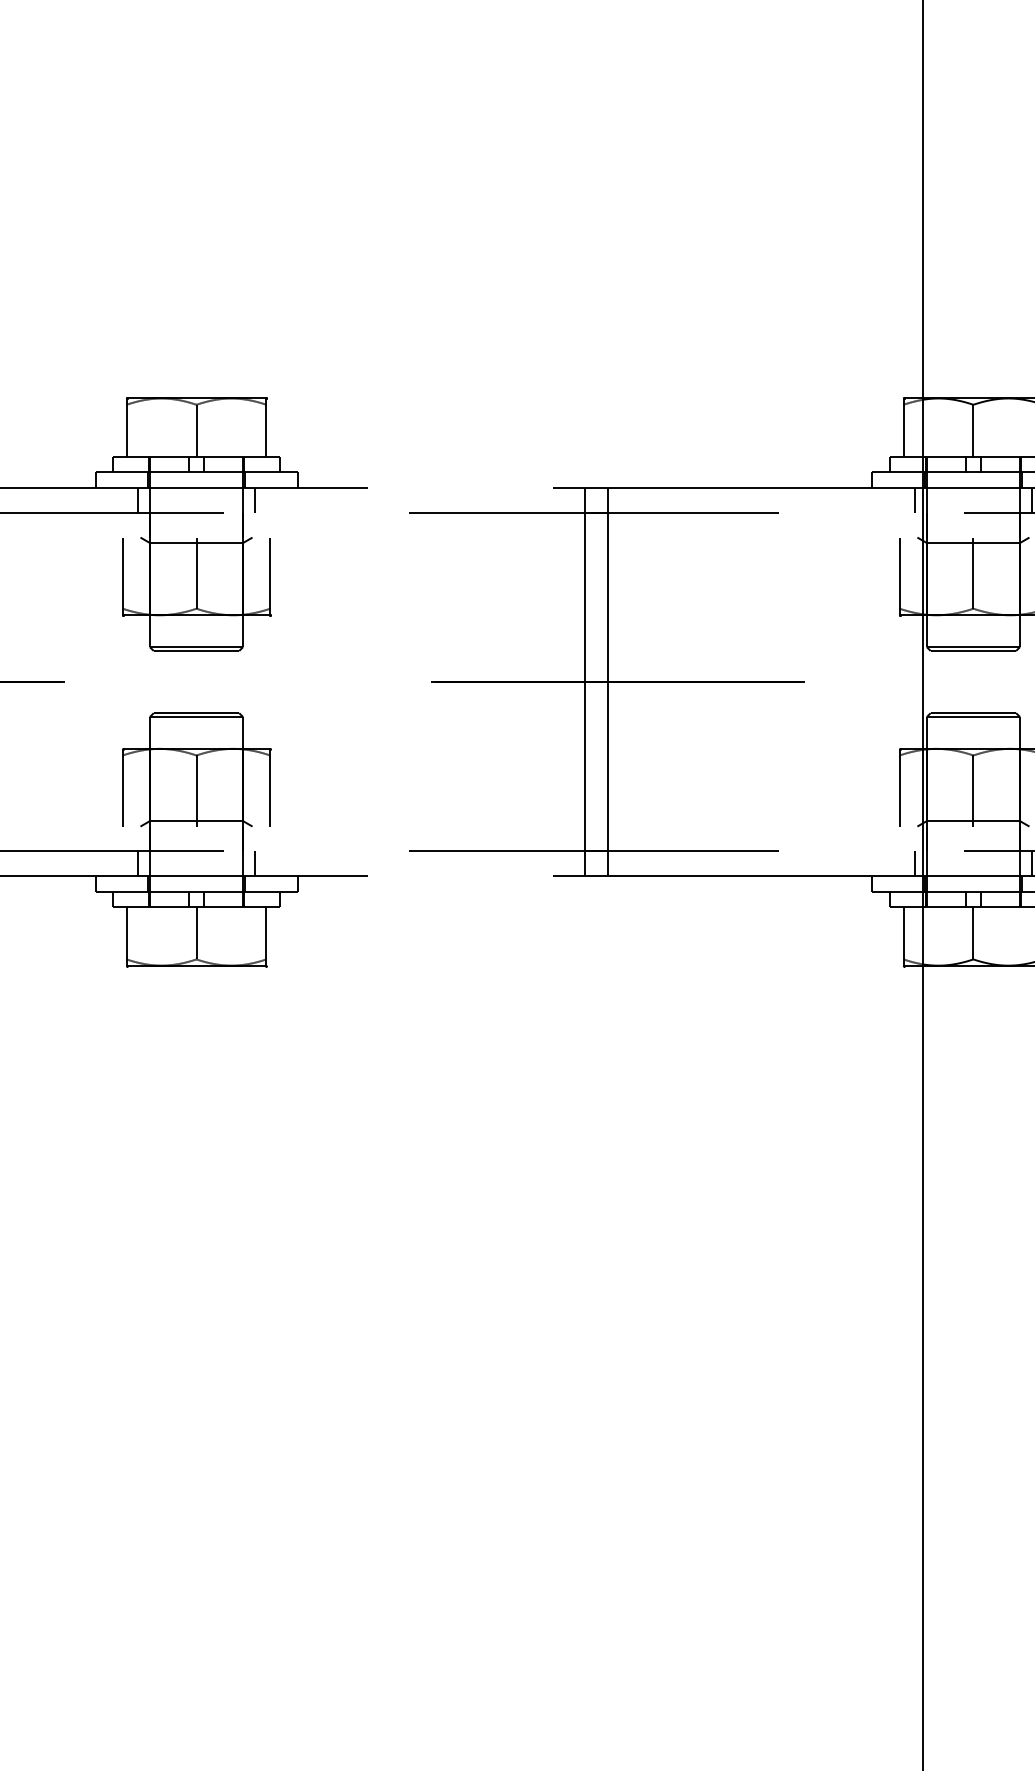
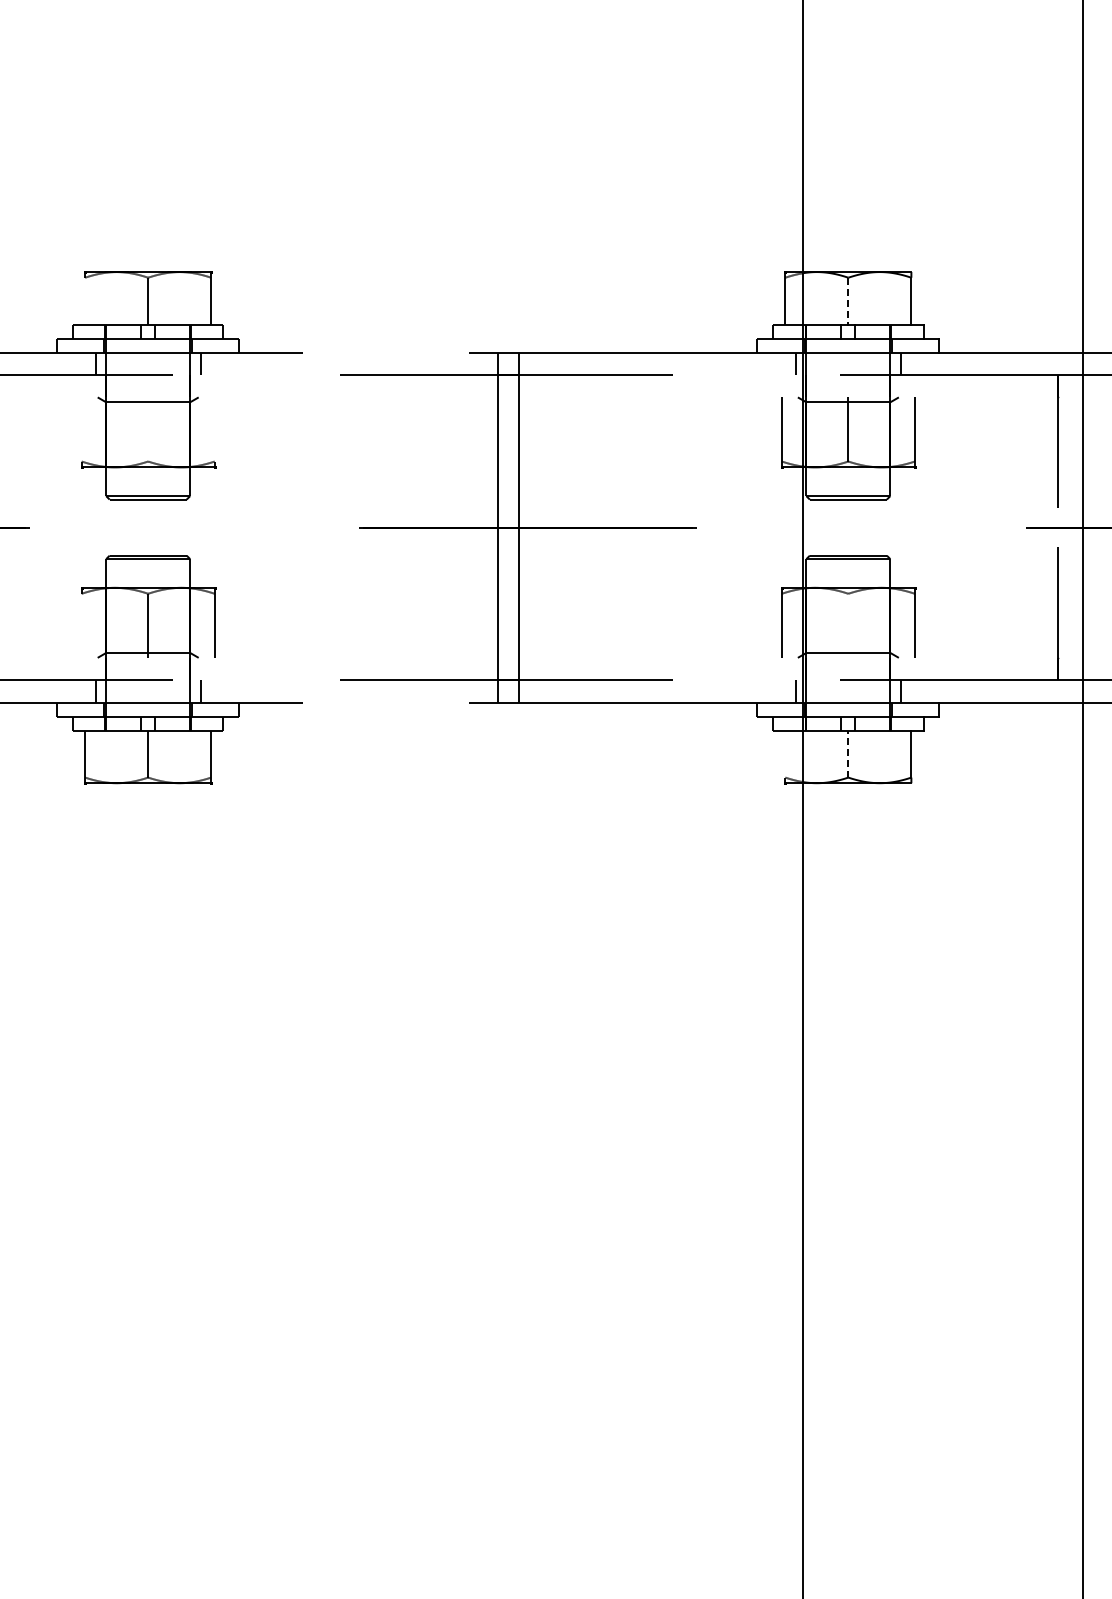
line: (126, 430) -> (85, 300), removed
line: (973, 431) -> (848, 301), solid -> dashed
line: (122, 573) -> (81, 429), removed
line: (196, 573) -> (148, 429), removed
line: (270, 573) -> (214, 429), removed
line: (122, 790) -> (81, 625), removed
line: (973, 790) -> (848, 625), removed
line: (903, 932) -> (785, 753), removed
line: (973, 932) -> (848, 753), solid -> dashed

